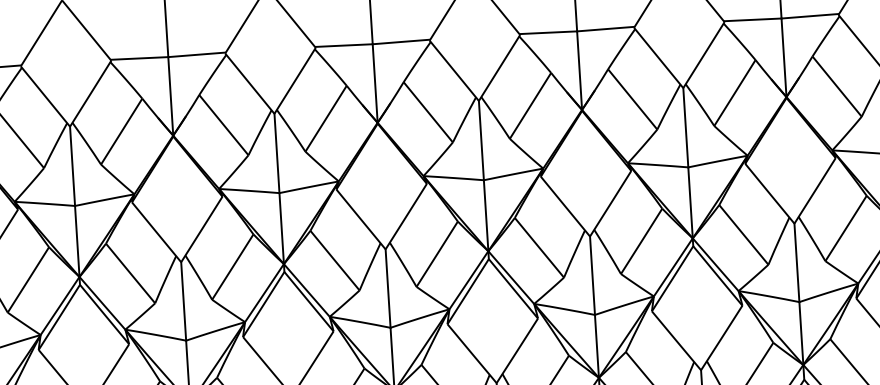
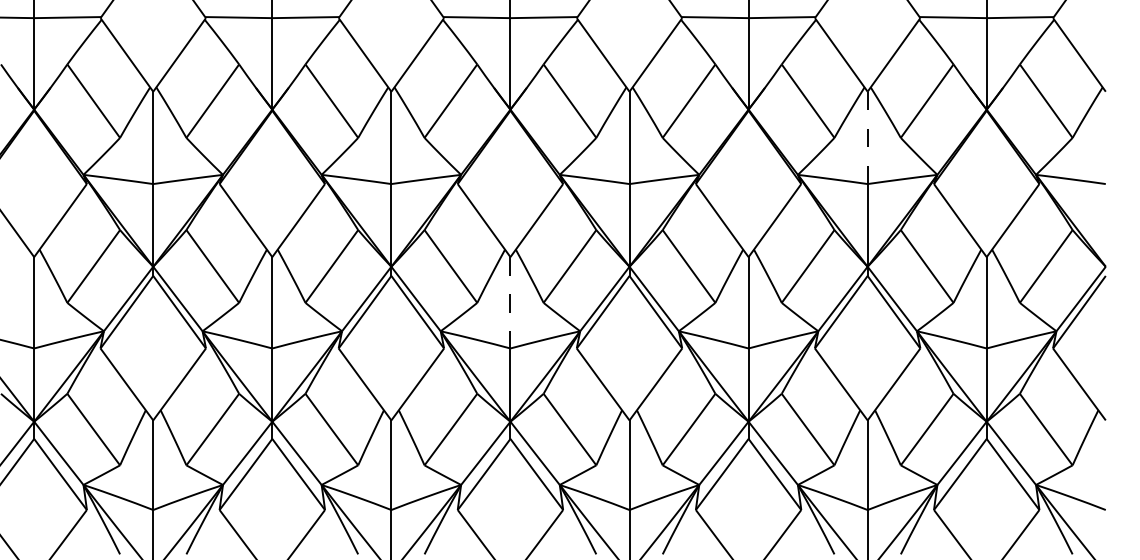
line: (685, 128) -> (867, 138), solid -> dashed
line: (388, 288) -> (510, 302), solid -> dashed

